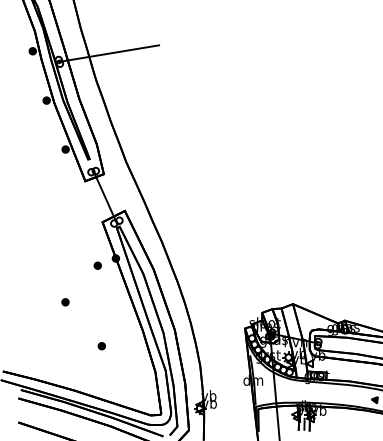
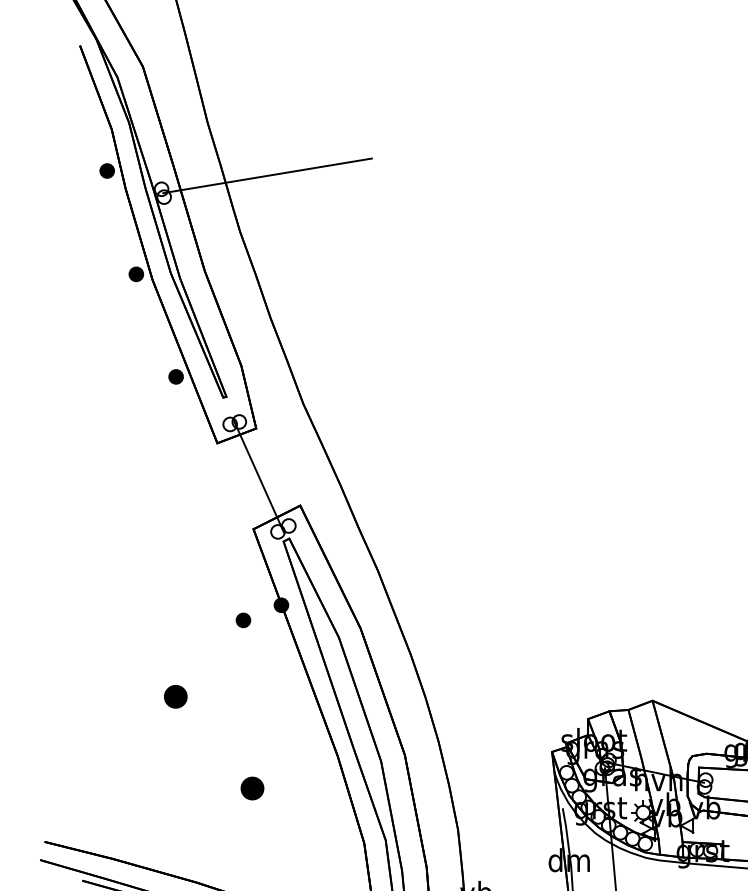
part: (65, 302) -> (175, 697), size x1.6
part: (101, 346) -> (251, 789), size x1.6

